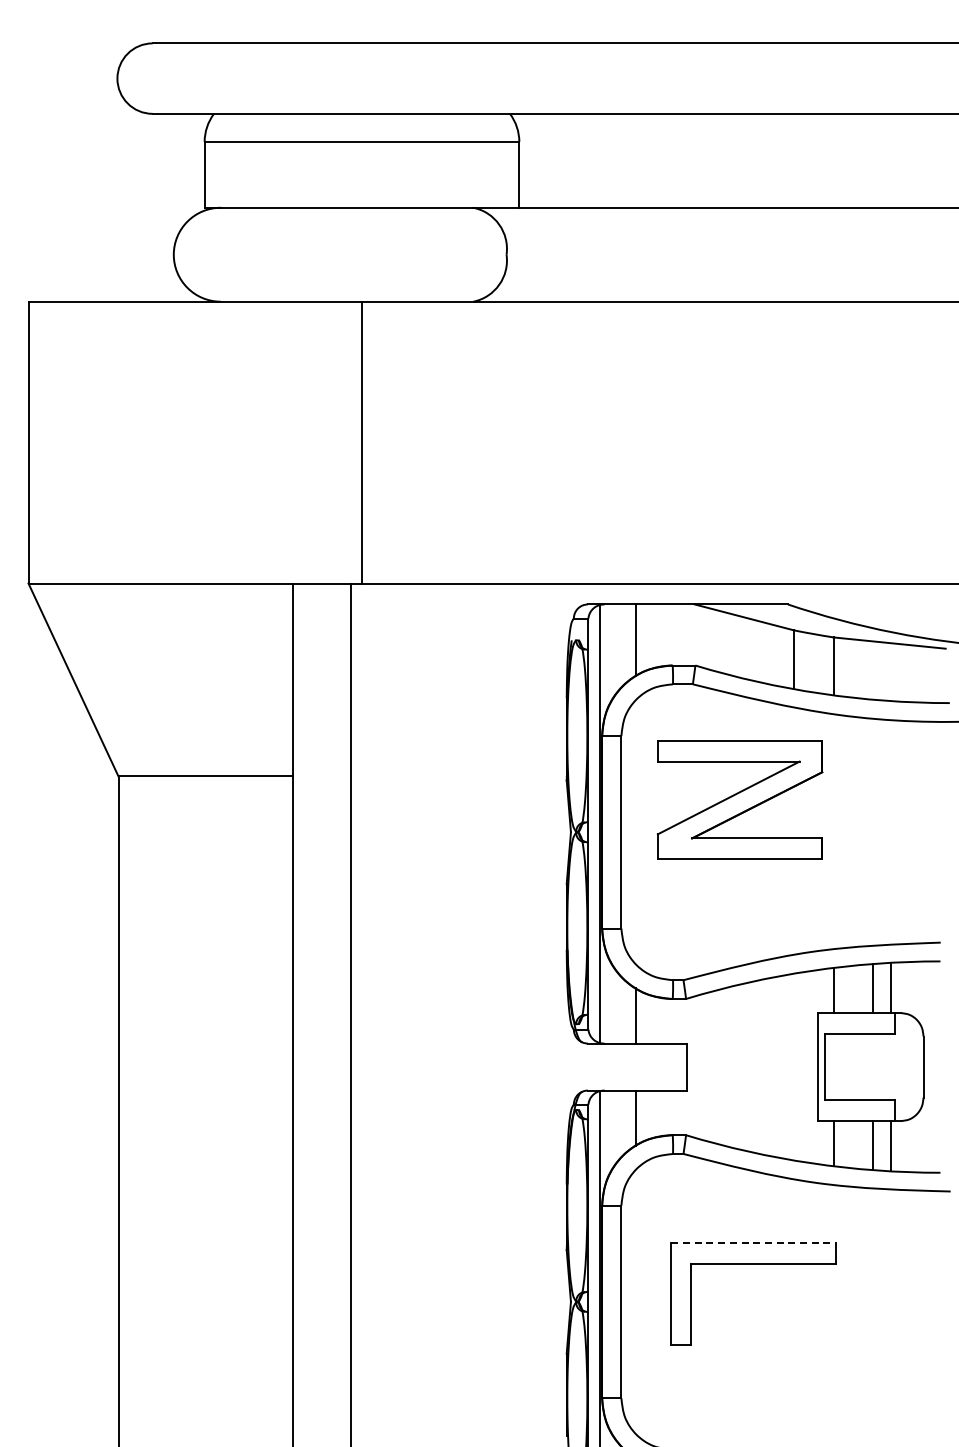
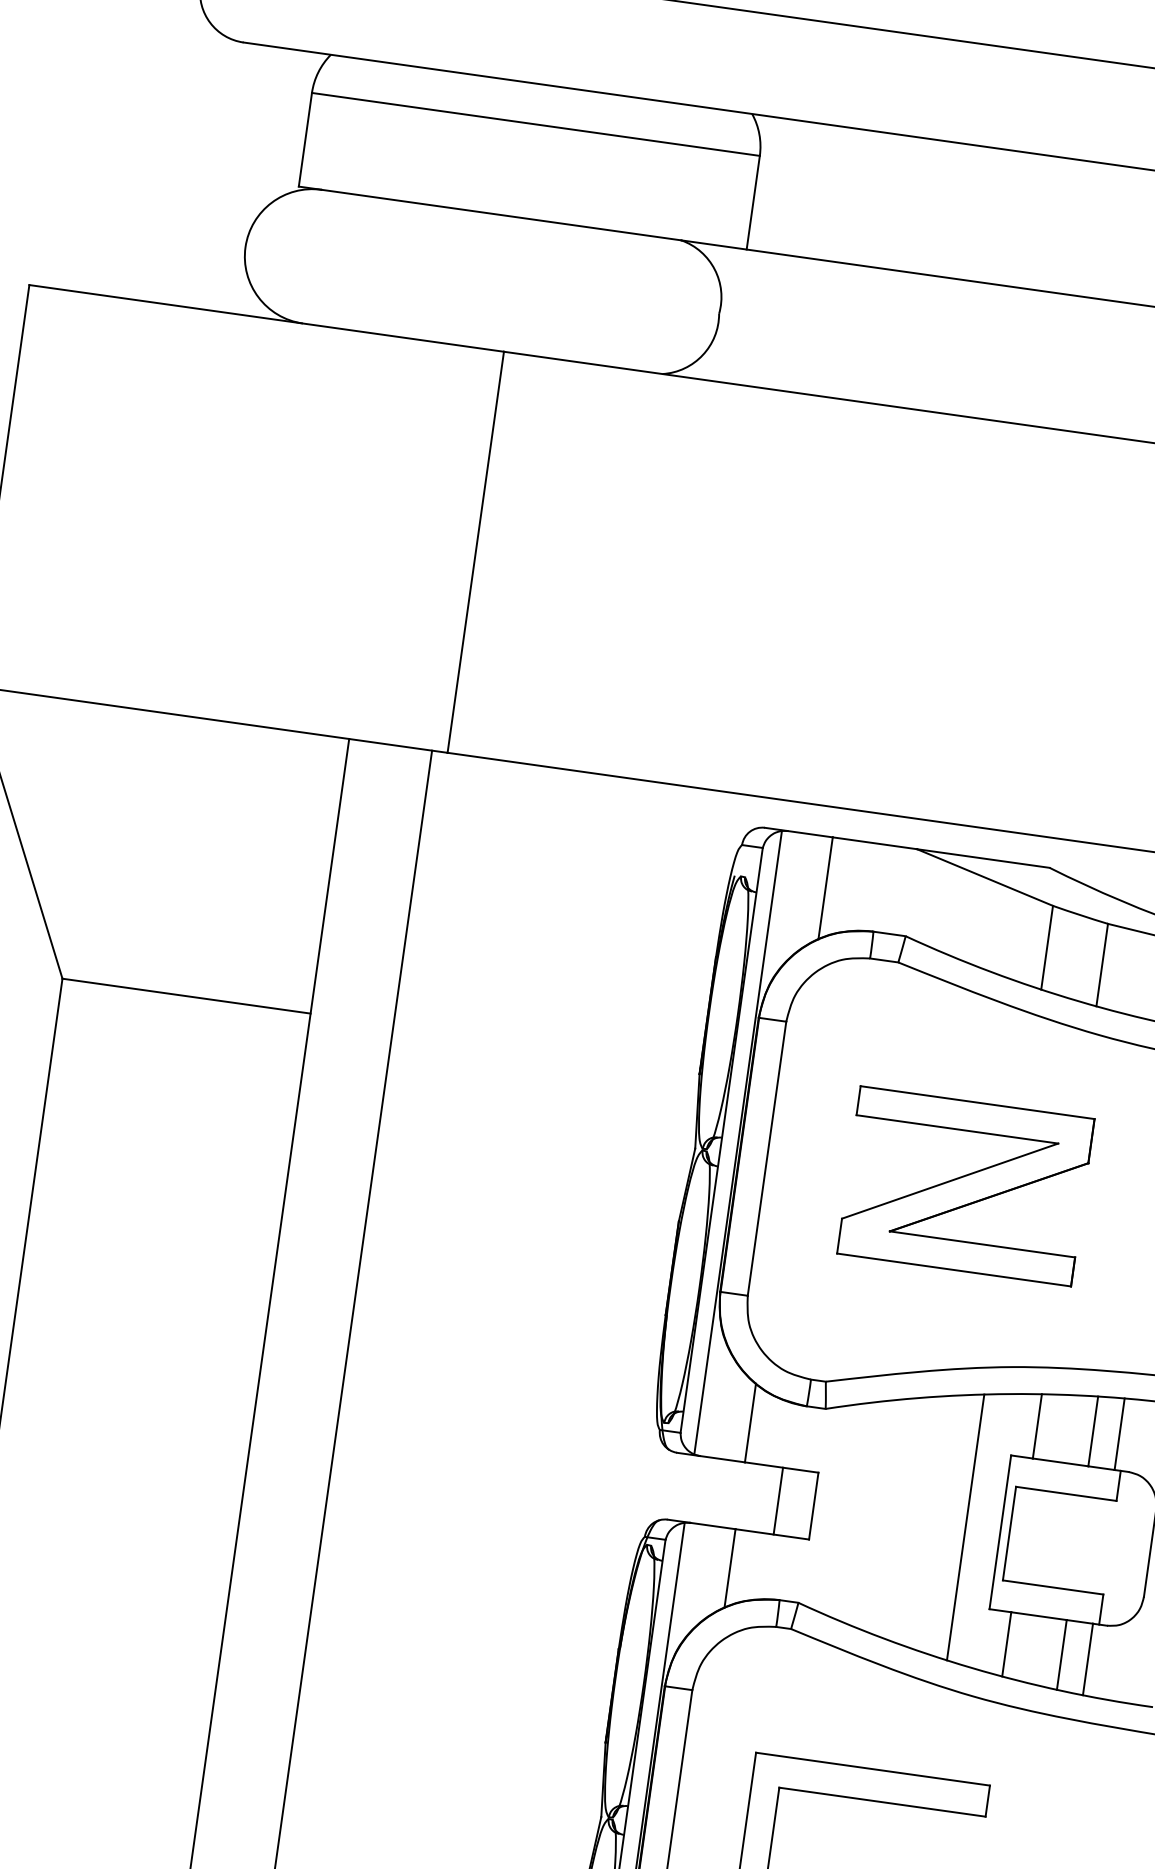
part: (740, 799) -> (966, 1185), moved
line: (662, 1066) -> (778, 1500), added
line: (793, 1066) -> (965, 1526), added
line: (754, 1242) -> (874, 1769), dashed -> solid

